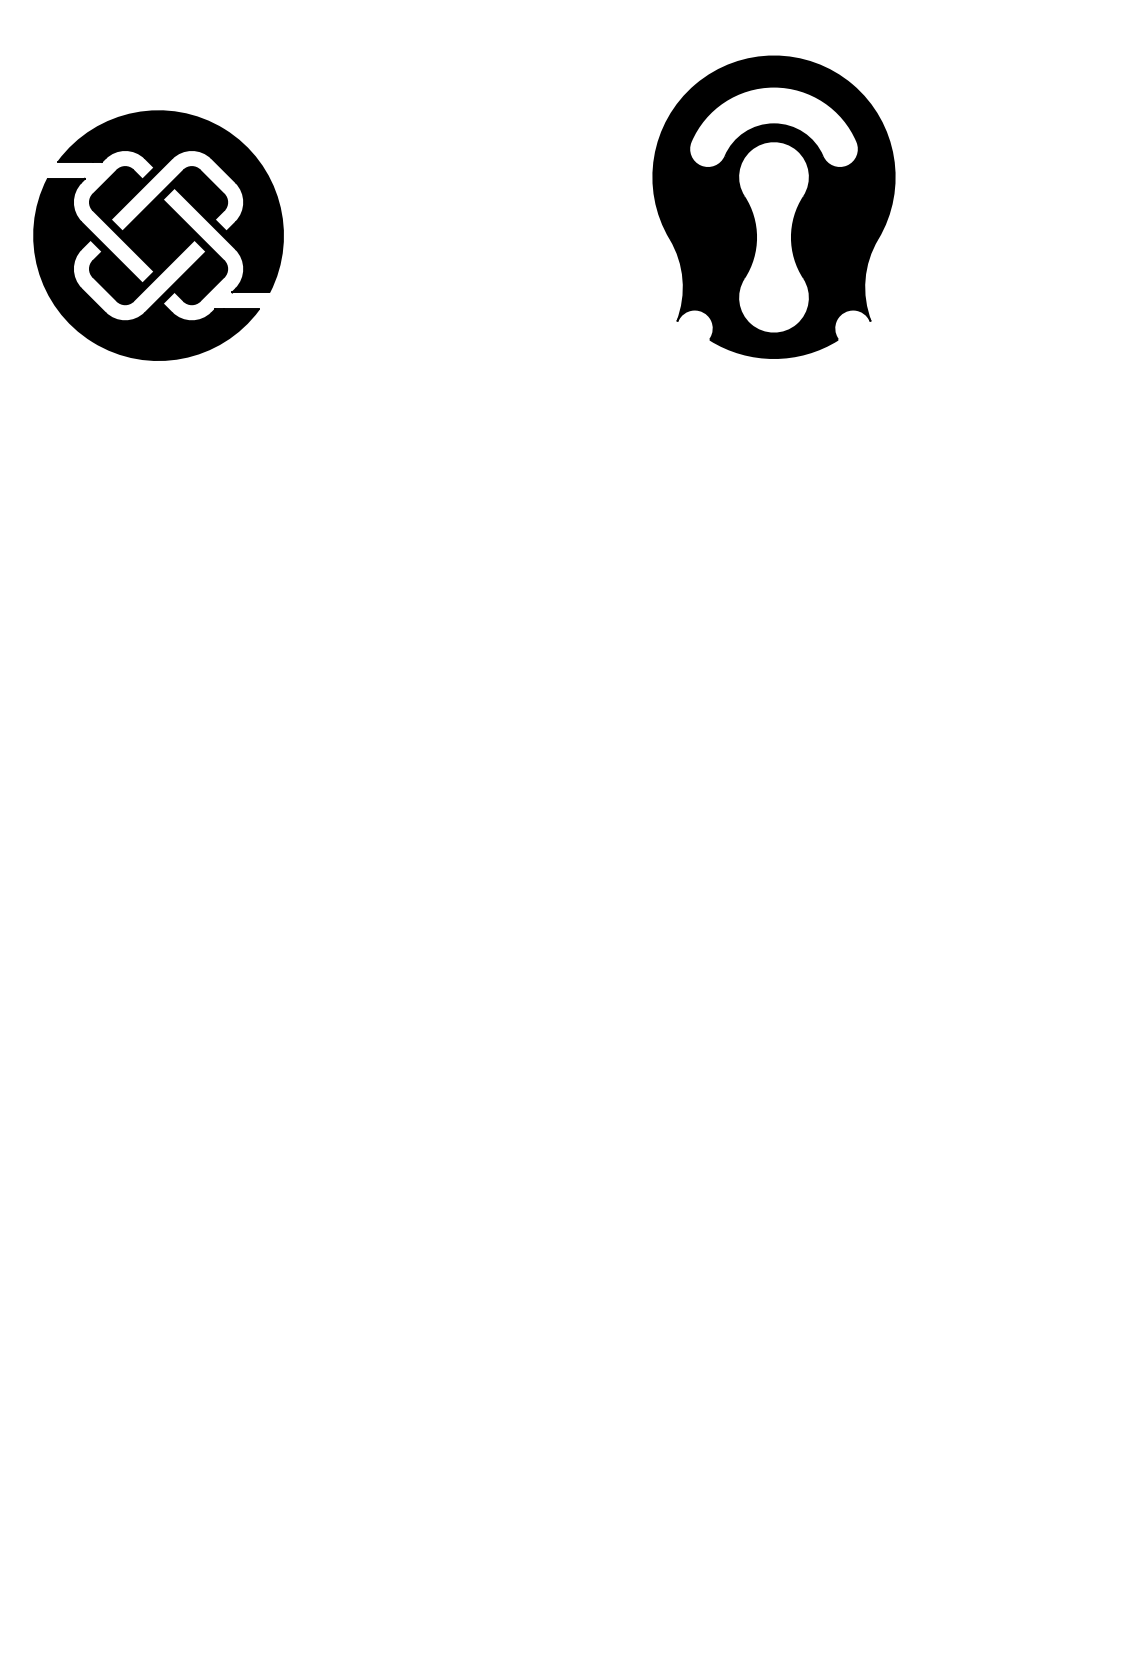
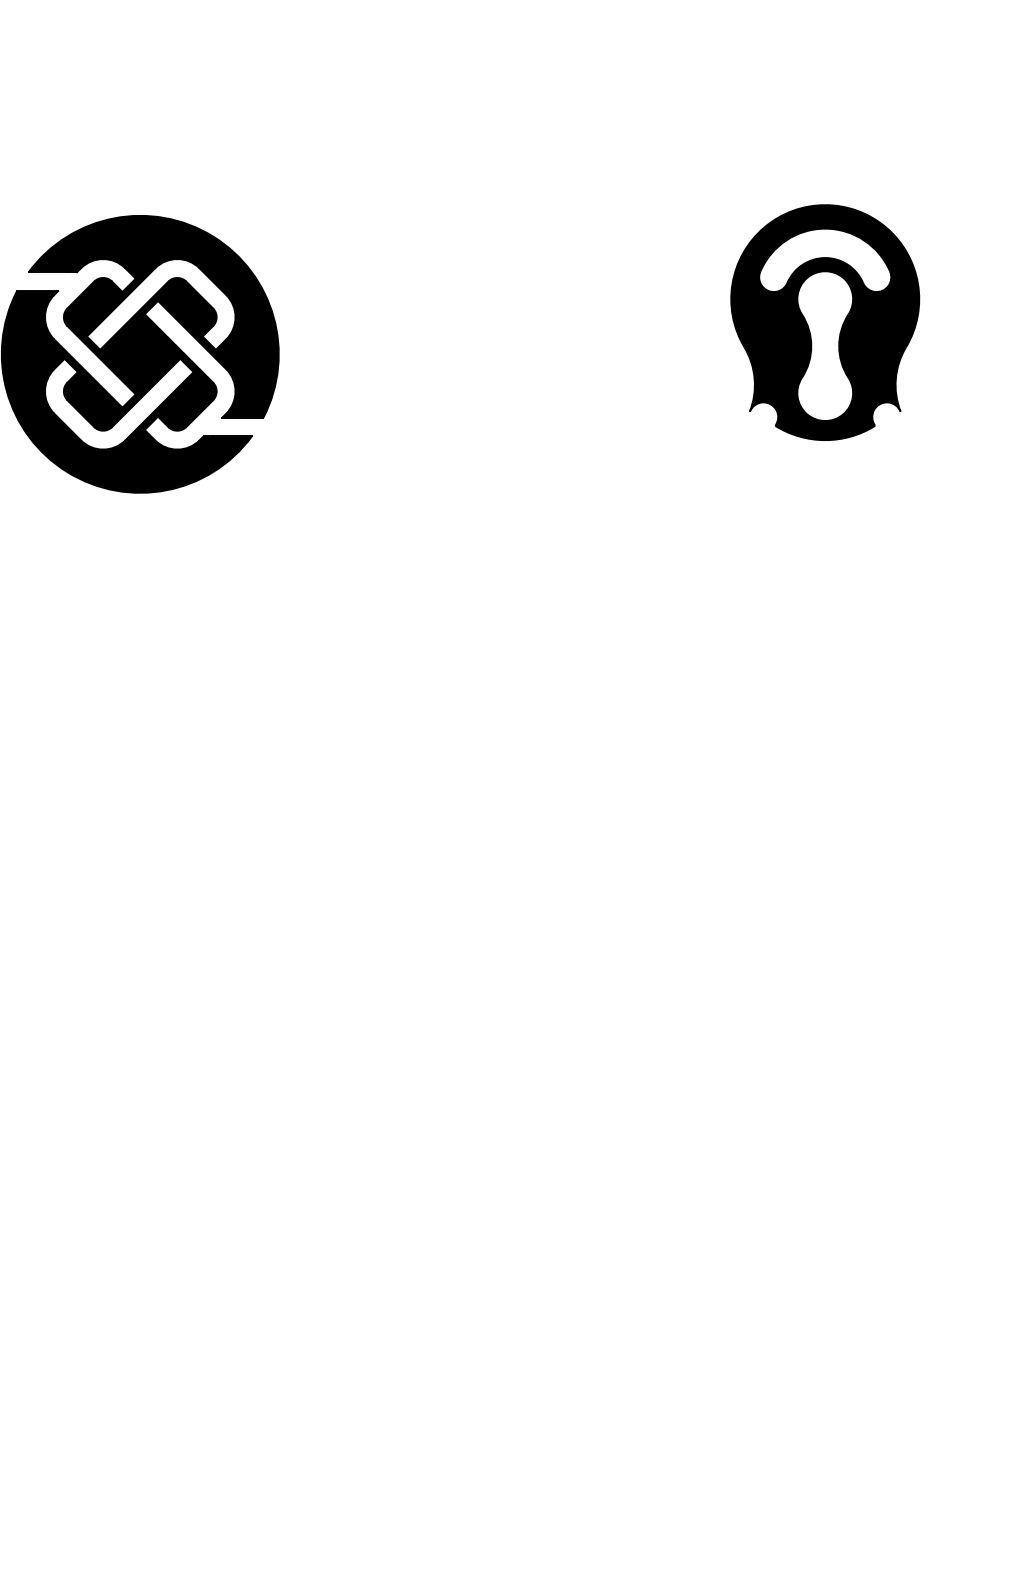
part: (773, 206) -> (824, 321), size x0.7

